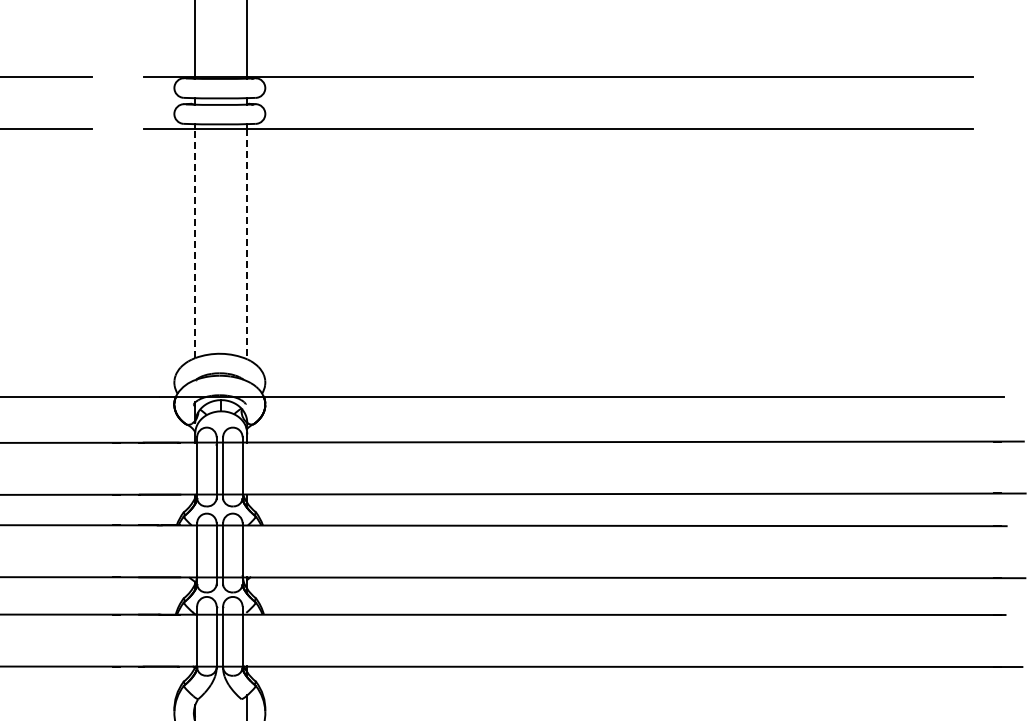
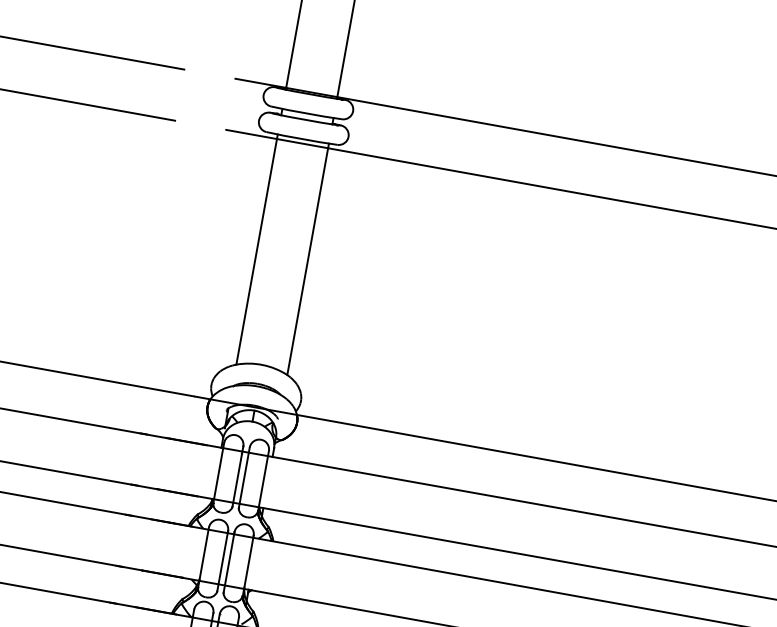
line: (195, 243) -> (256, 251), dashed -> solid
line: (247, 244) -> (307, 262), dashed -> solid

